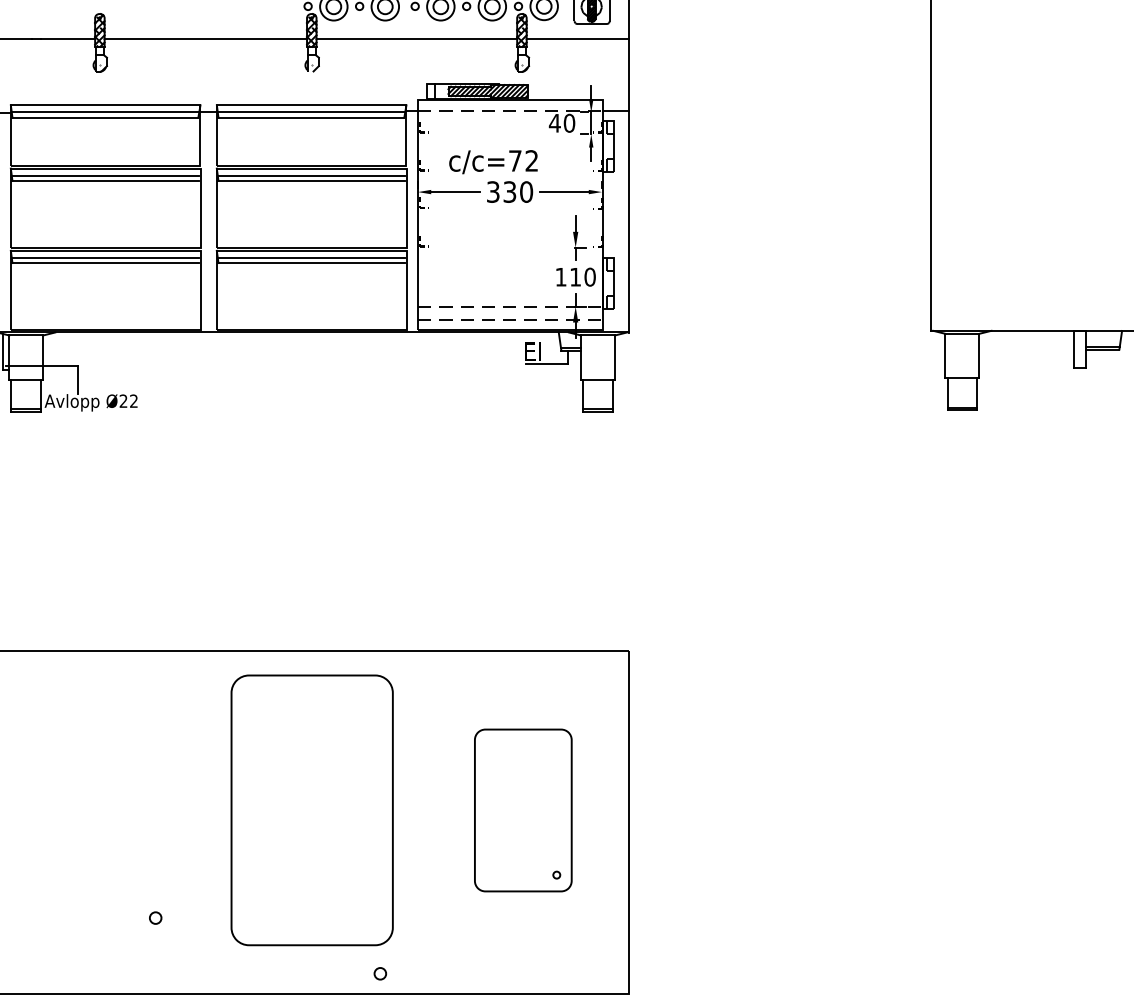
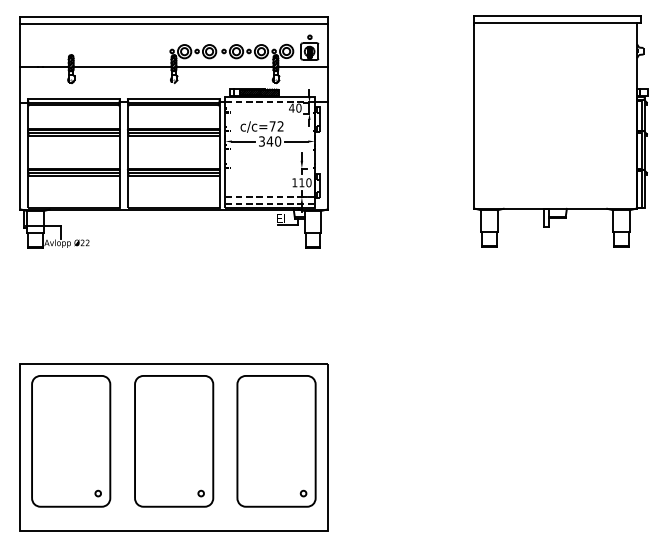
text: (508, 192) -> (269, 141), 330 -> 340
part: (100, 810) -> (71, 441), added
part: (523, 810) -> (276, 441), size x1.67
circle: (378, 973) -> (200, 493), moved

